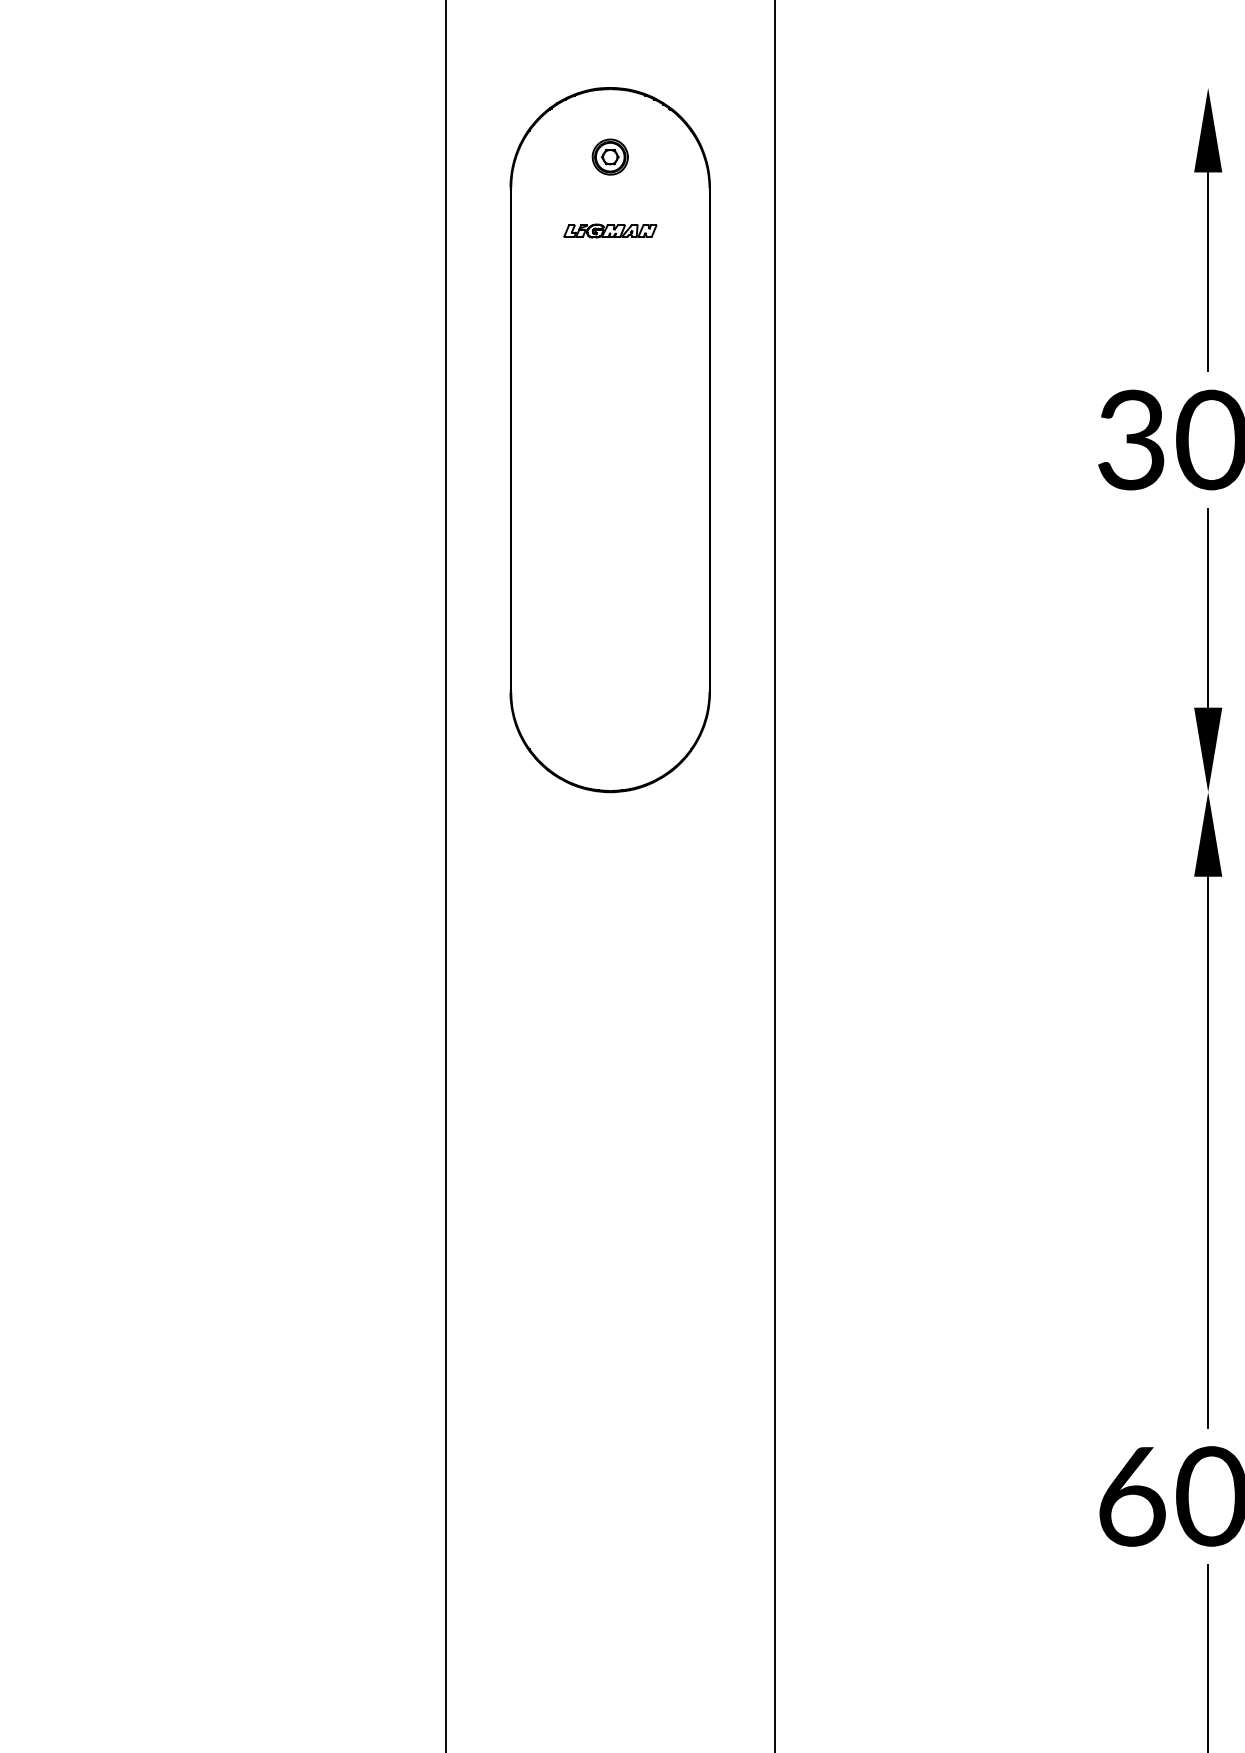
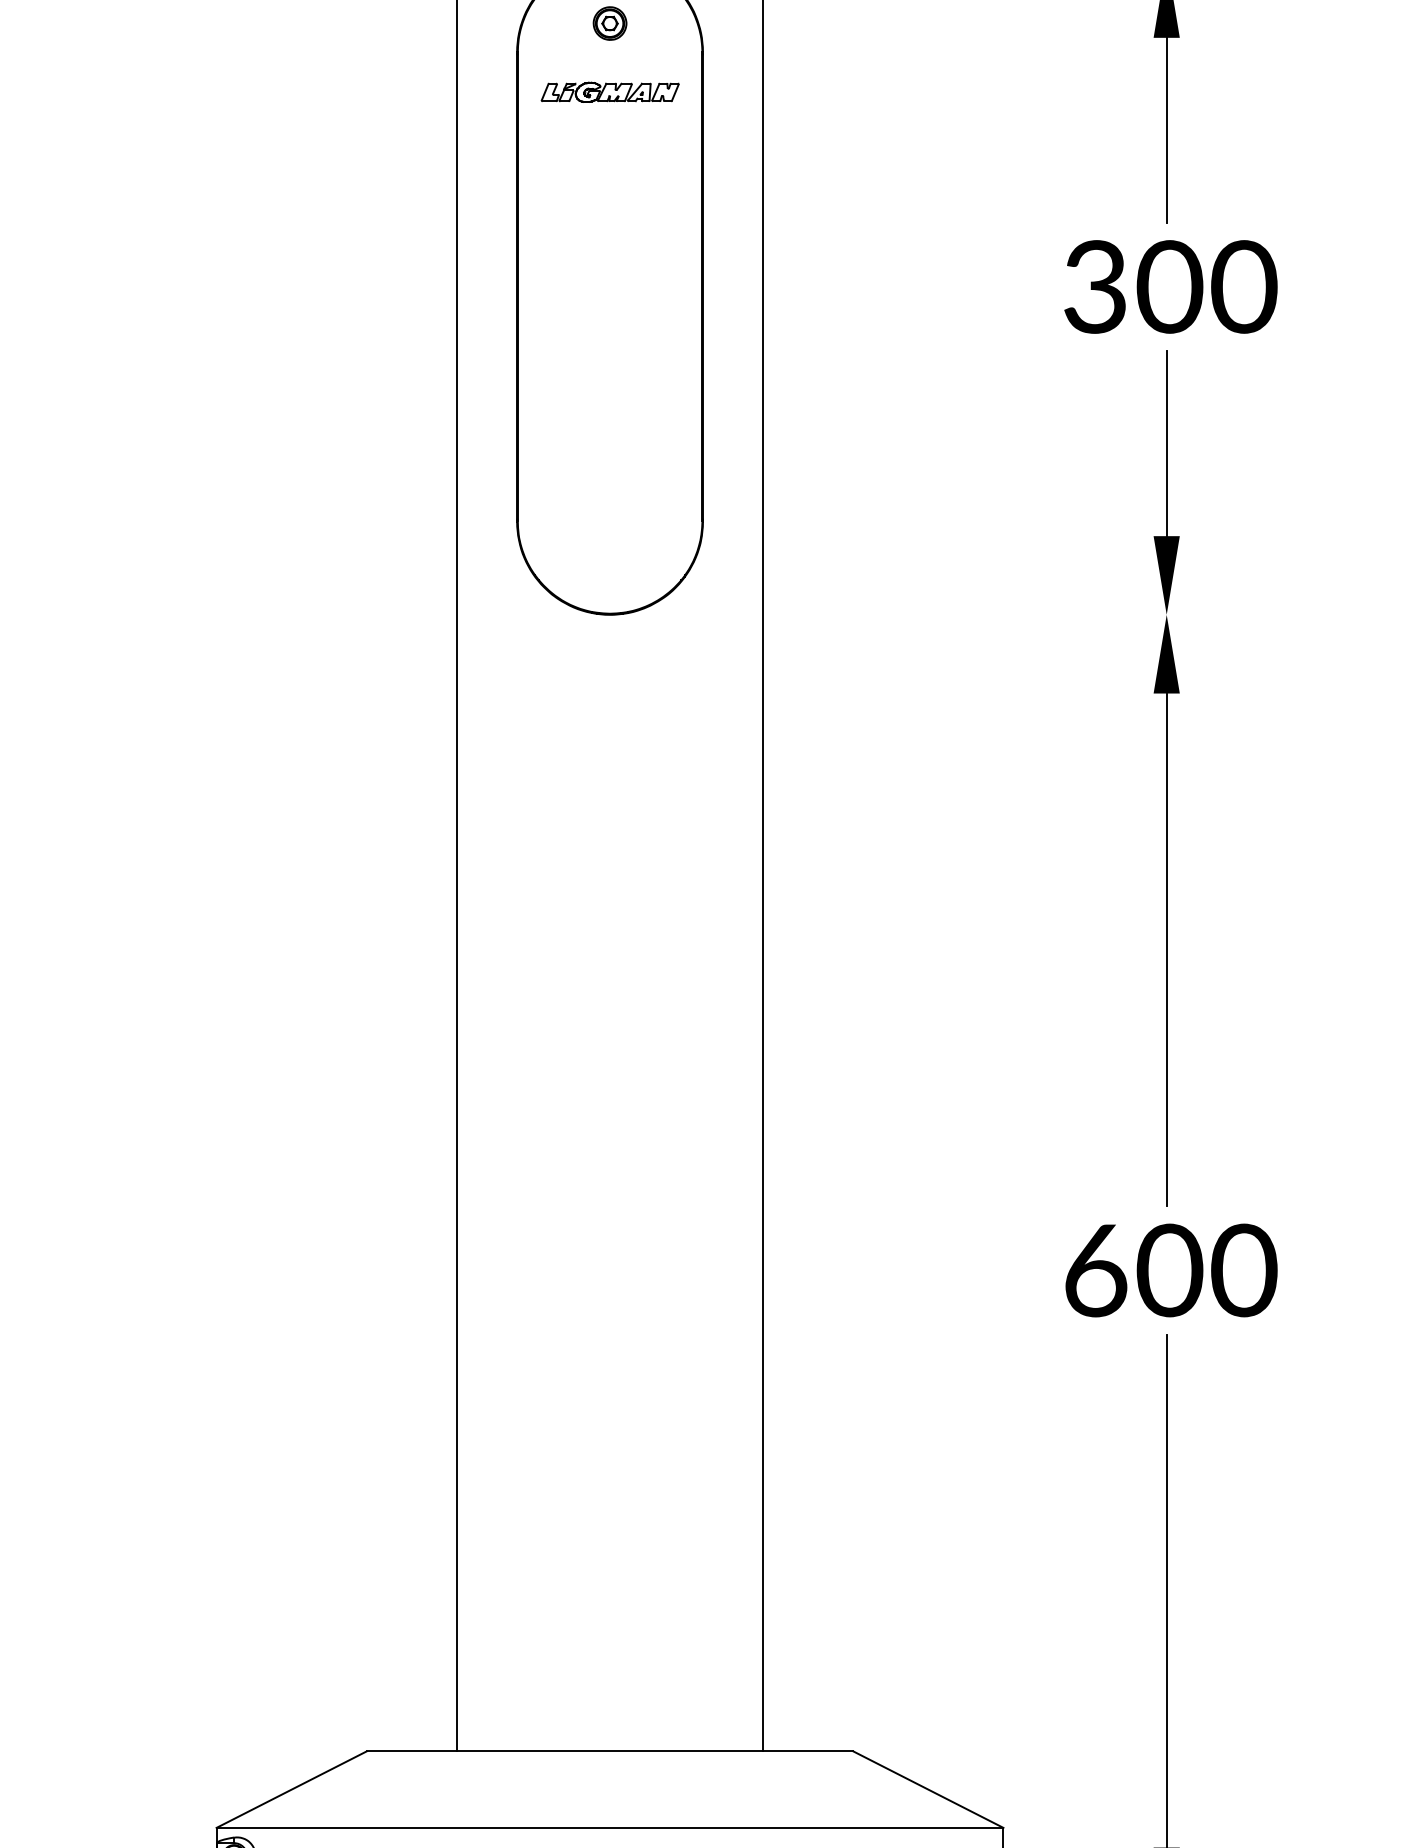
part: (609, 231) -> (609, 92), size x1.6

